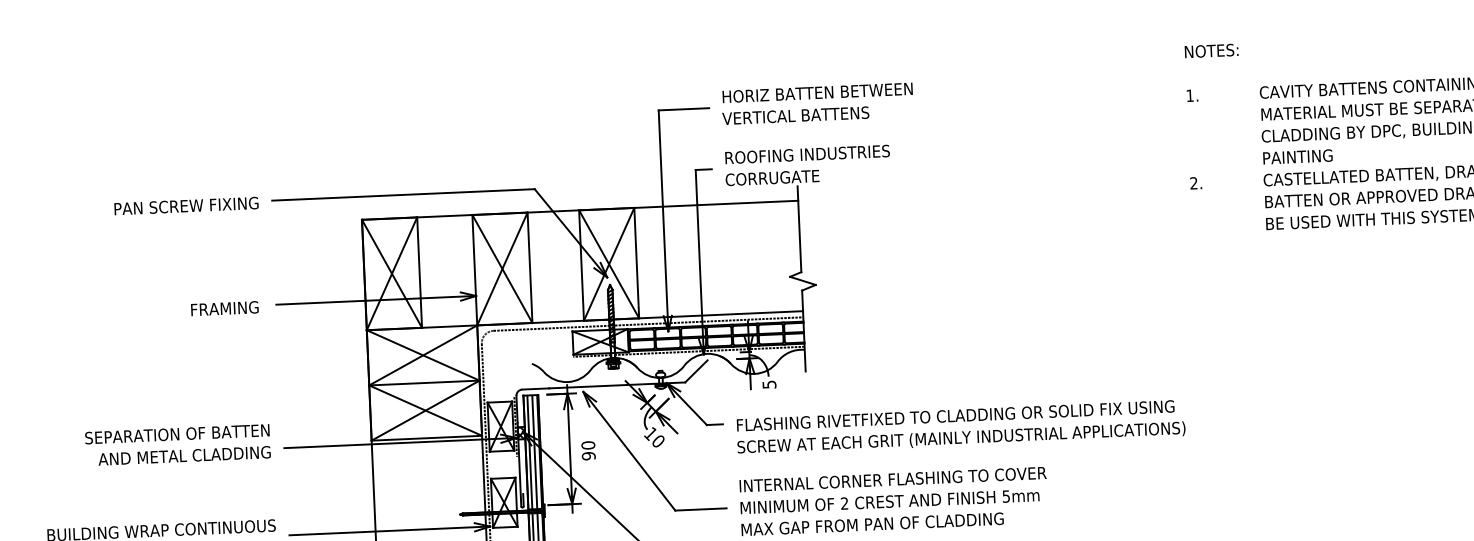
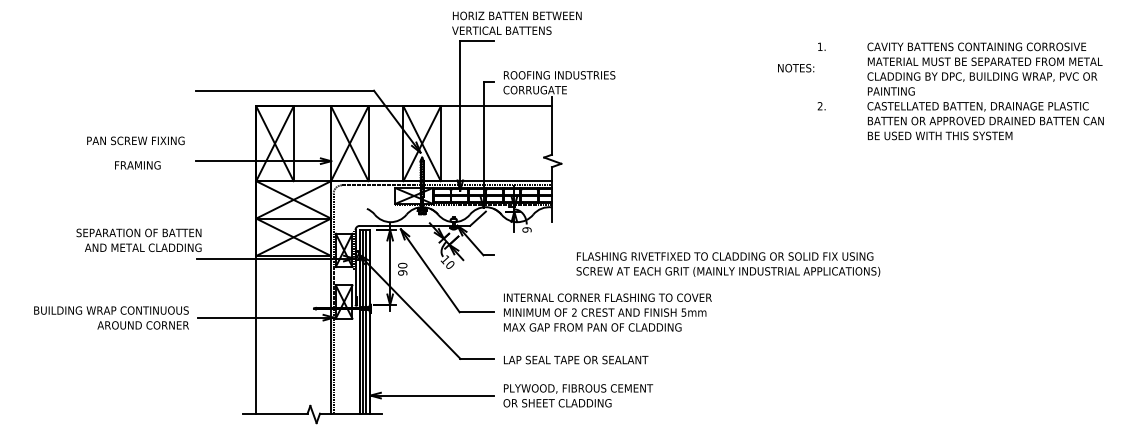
text: (1212, 51) -> (796, 68), moved
text: (816, 102) -> (516, 22), moved
text: (185, 205) -> (135, 140), moved
text: (224, 308) -> (137, 165), moved
text: (768, 384) -> (526, 229), 5 -> 9
text: (961, 427) -> (728, 264), moved
text: (177, 443) -> (138, 239), moved

